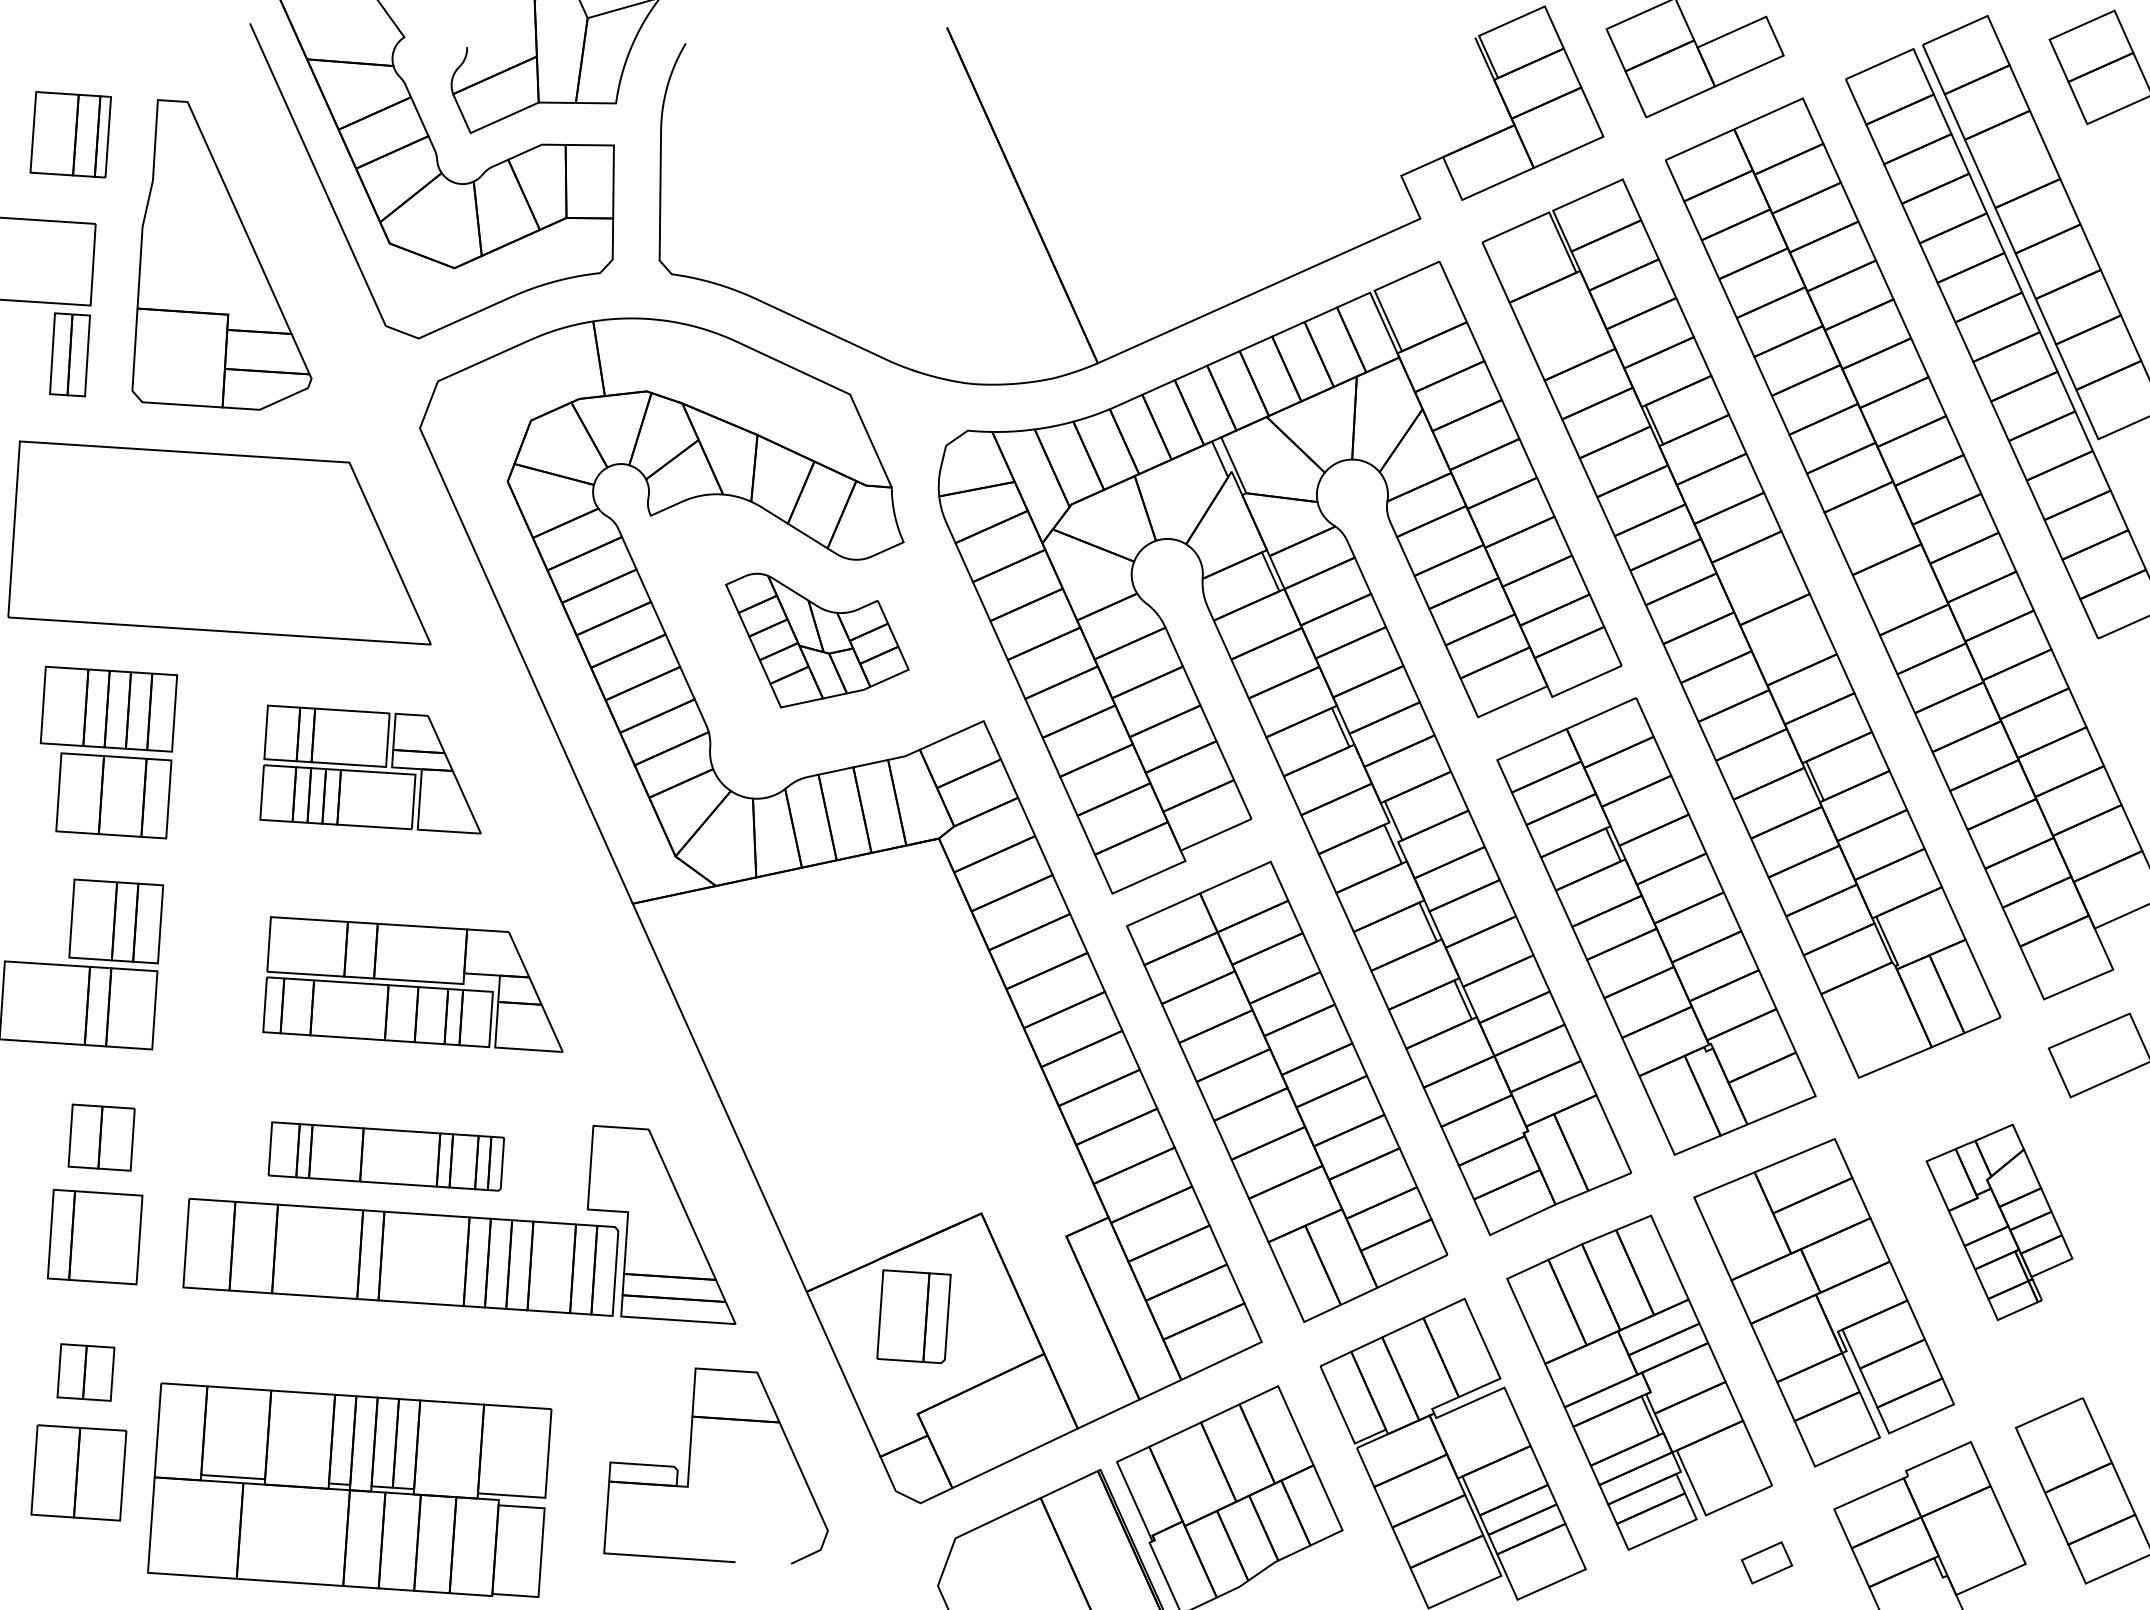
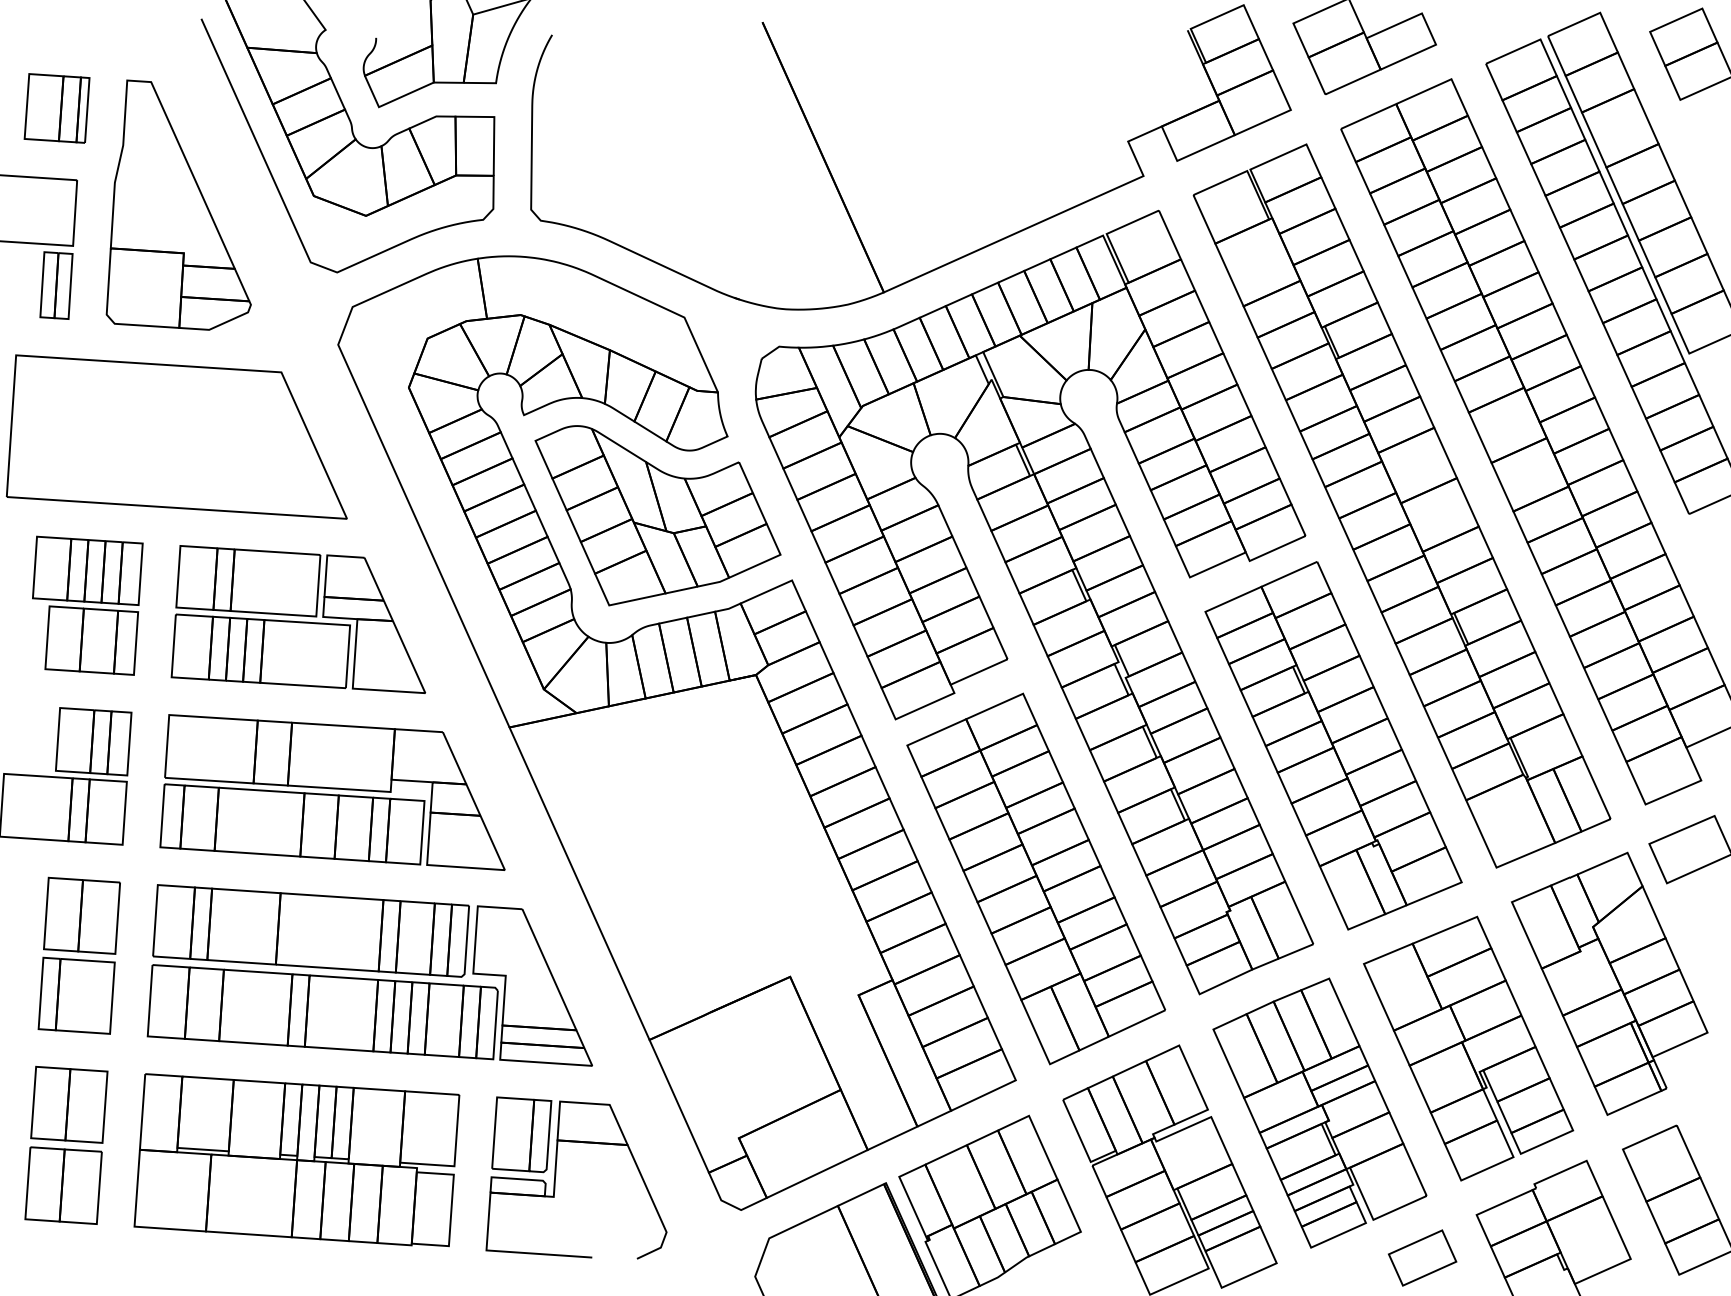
part: (817, 640) -> (658, 515), size x1.67
part: (370, 769) -> (298, 619), size x1.43
part: (412, 984) -> (332, 792), size x1.43
part: (101, 1137) -> (81, 915), size x1.43
part: (386, 1156) -> (311, 930), size x1.67
part: (1999, 1222) -> (1609, 984), size x1.67
part: (913, 1316) -> (521, 1134), moved
part: (85, 1372) -> (68, 1104), size x1.67
part: (349, 1489) -> (296, 1159), moved
part: (1766, 1562) -> (1422, 1257), size x1.67

